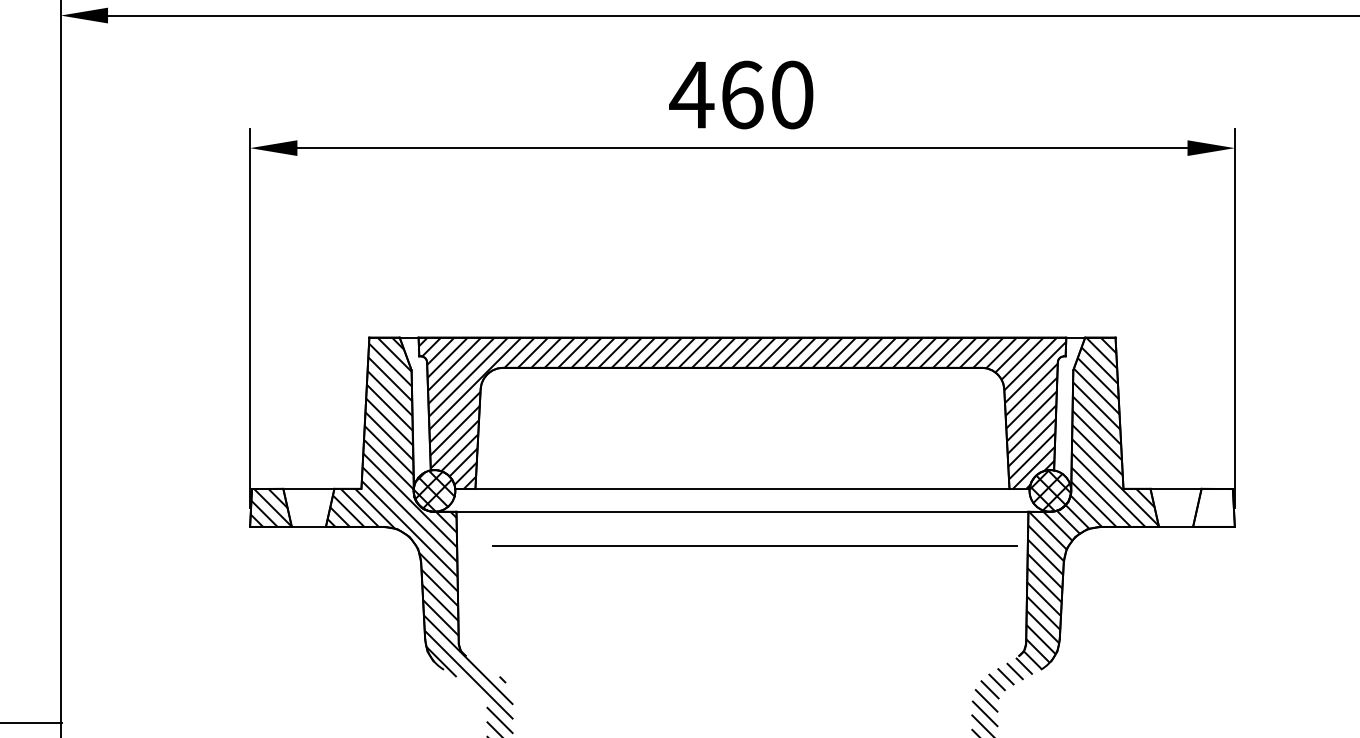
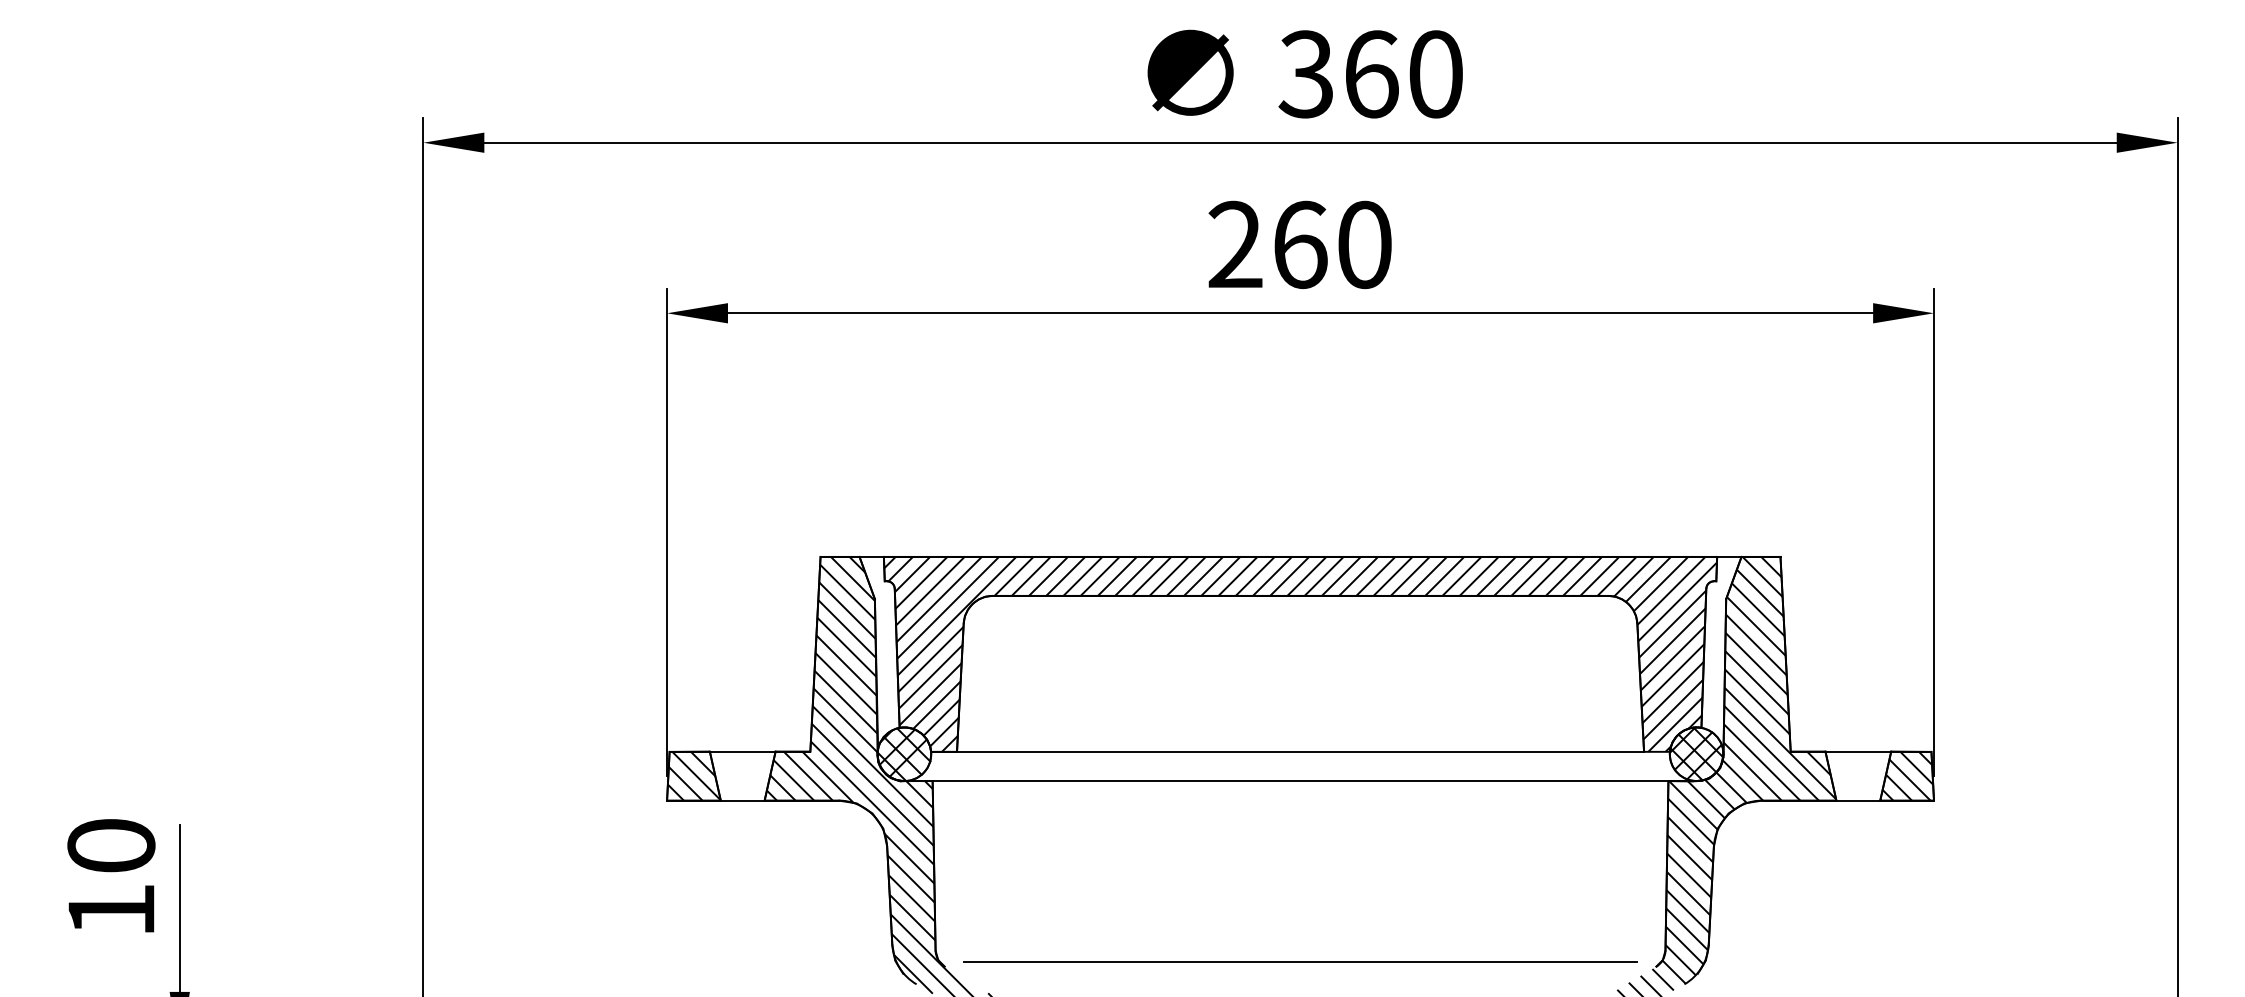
text: (691, 93) -> (1235, 243), 460 -> 260
hatch: (1214, 507) -> (1907, 775), added
line: (754, 546) -> (1300, 961), moved

